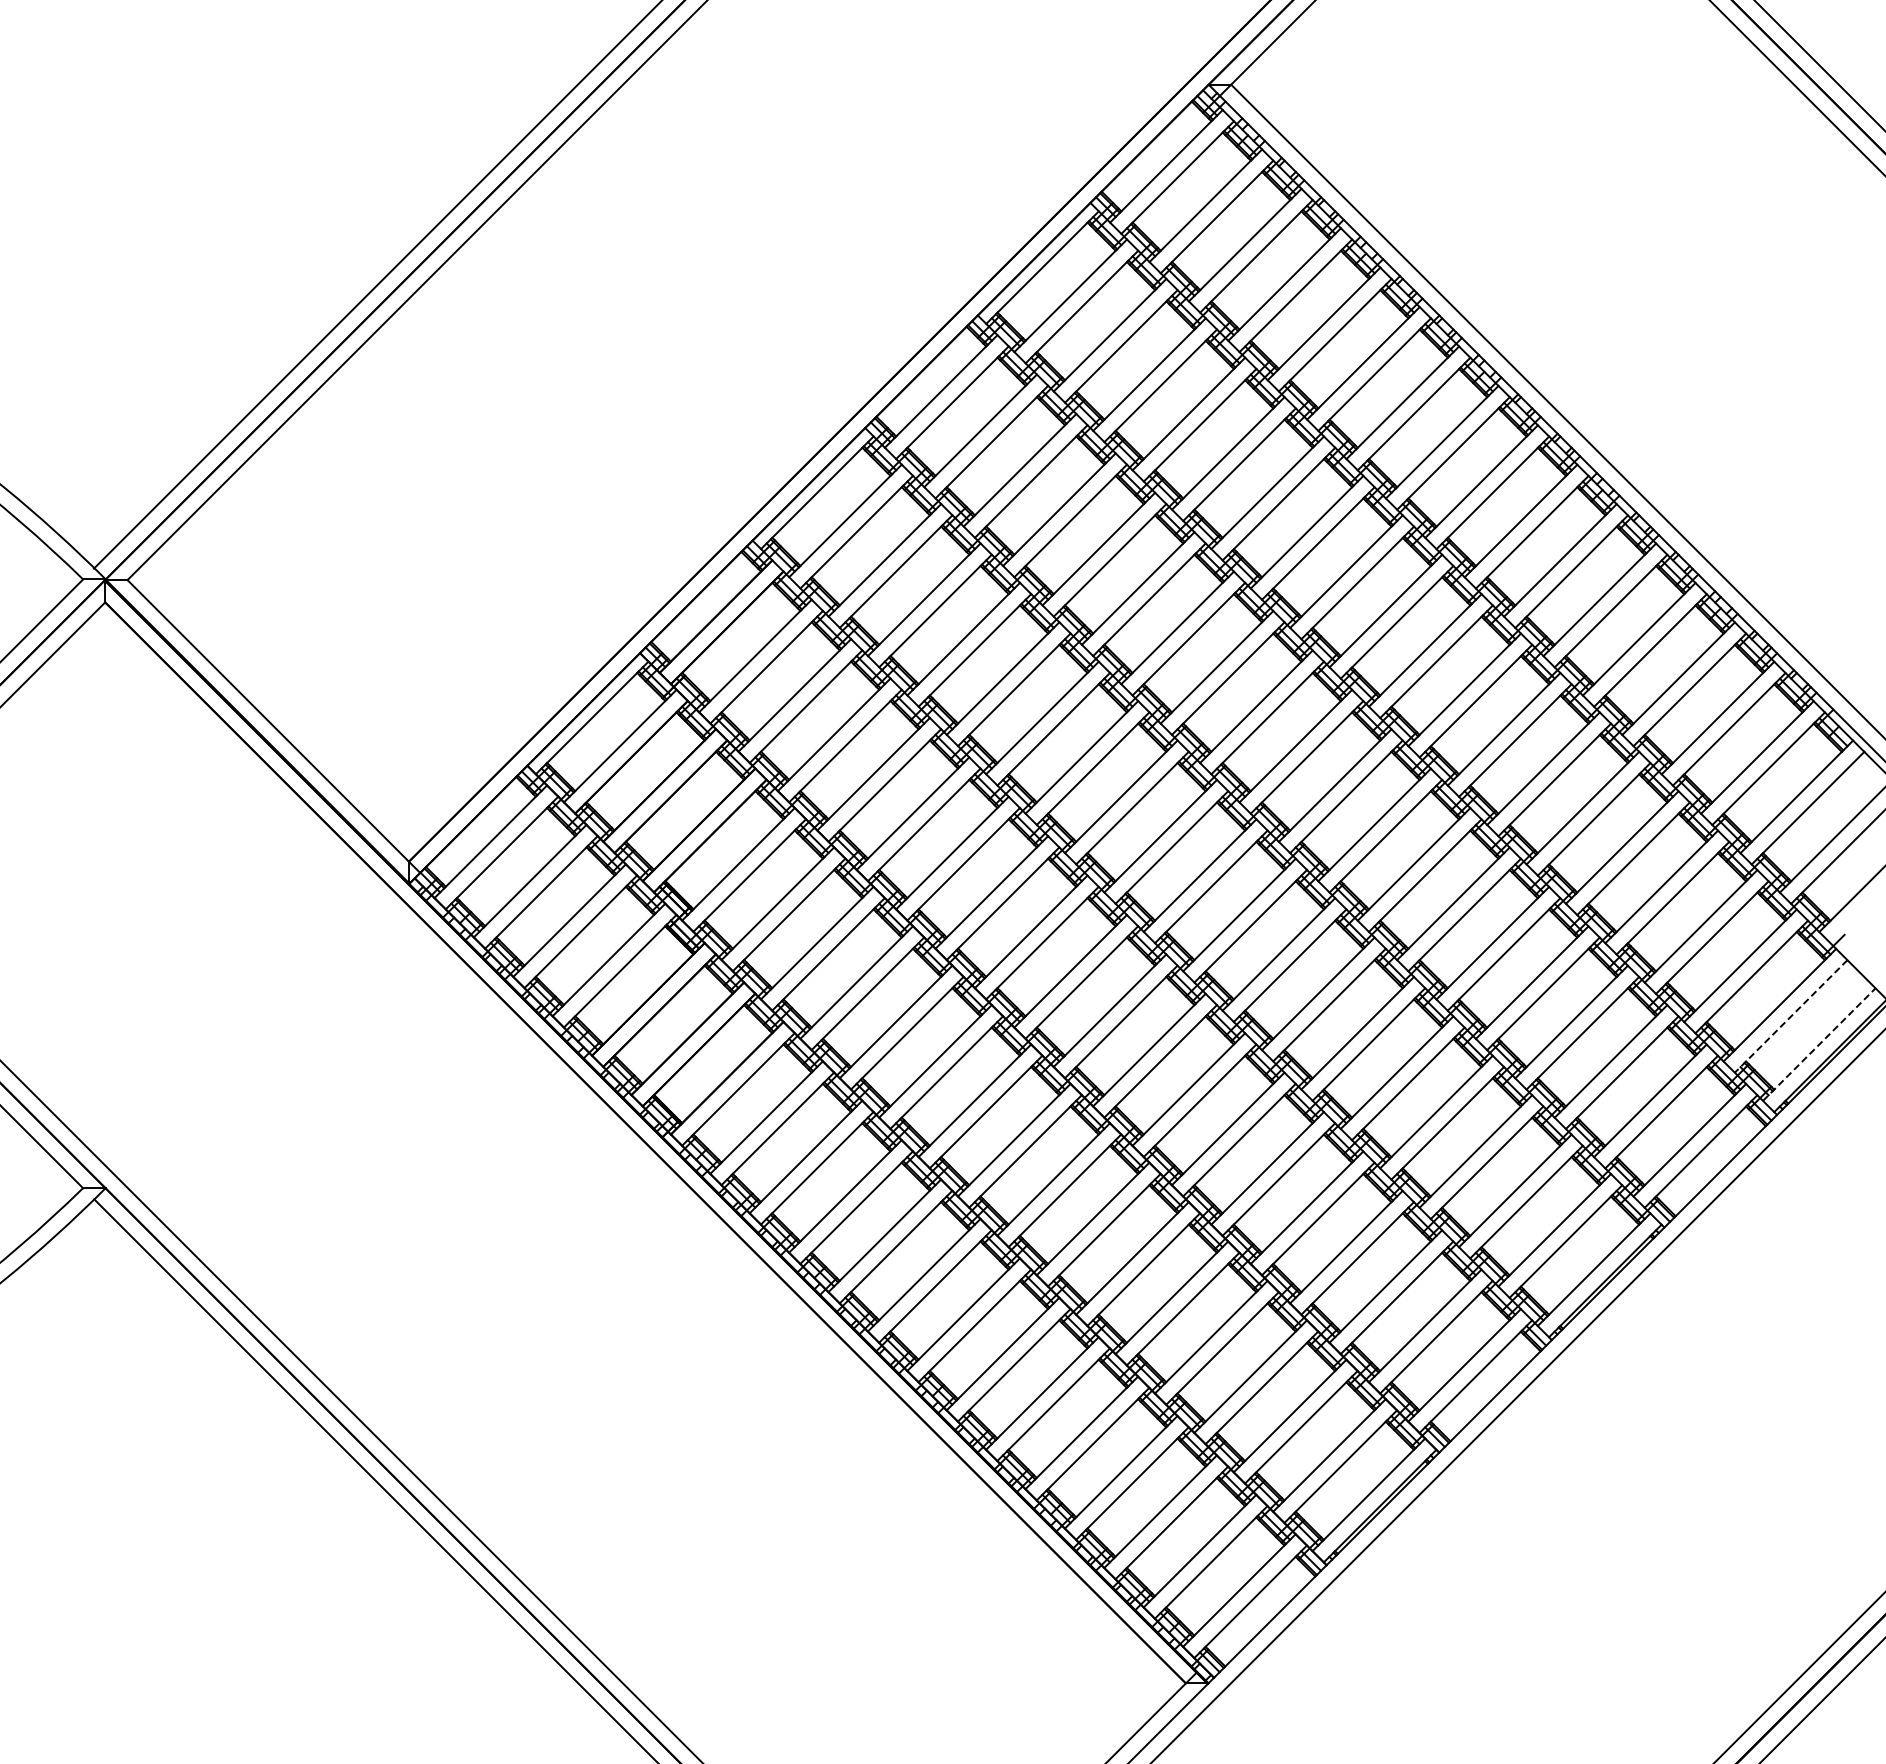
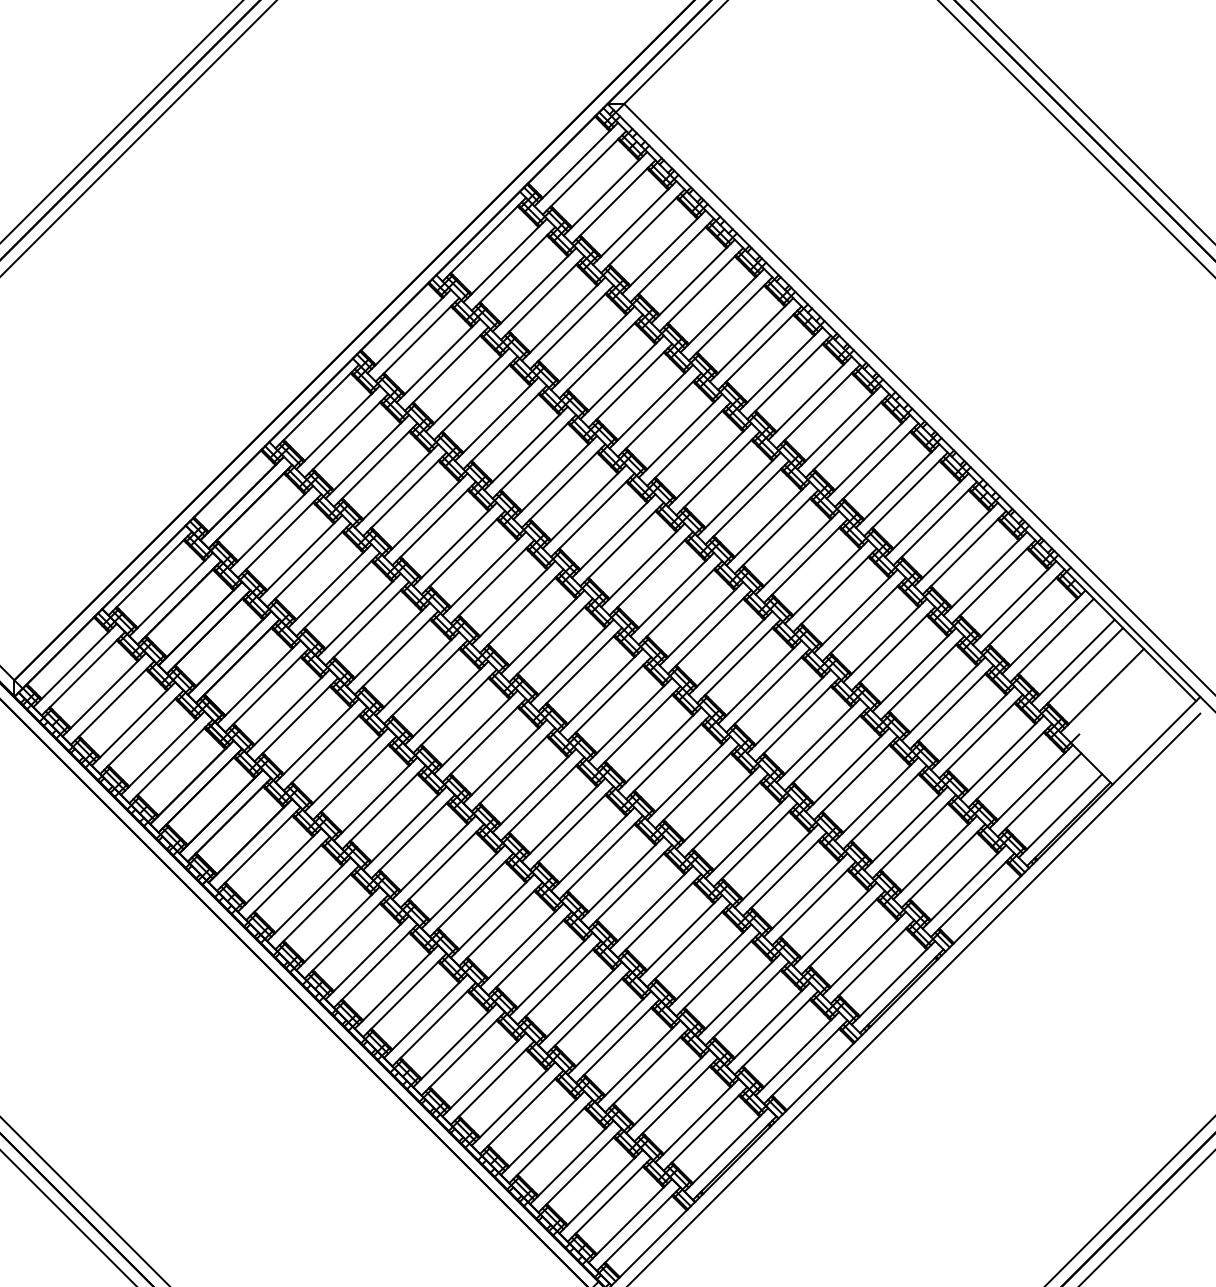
line: (1791, 1016) -> (1039, 795), dashed -> solid
line: (1819, 1044) -> (1060, 815), dashed -> solid

